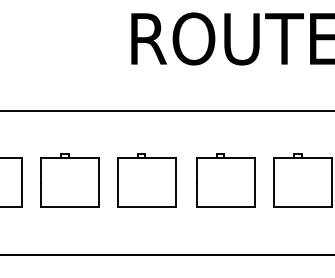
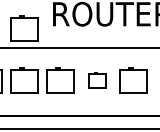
part: (70, 69) -> (24, 28), added
part: (226, 180) -> (97, 80), size x0.6

